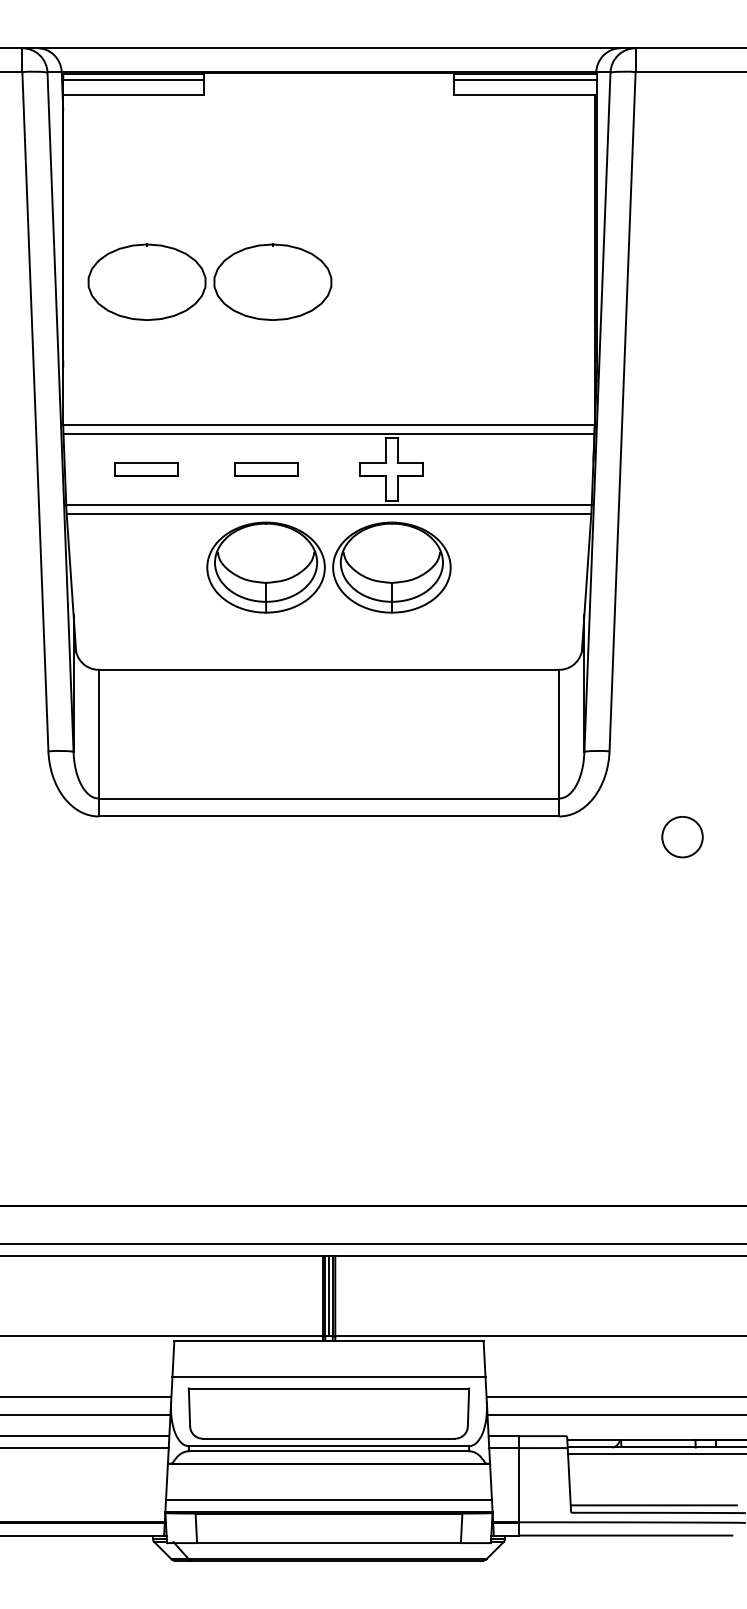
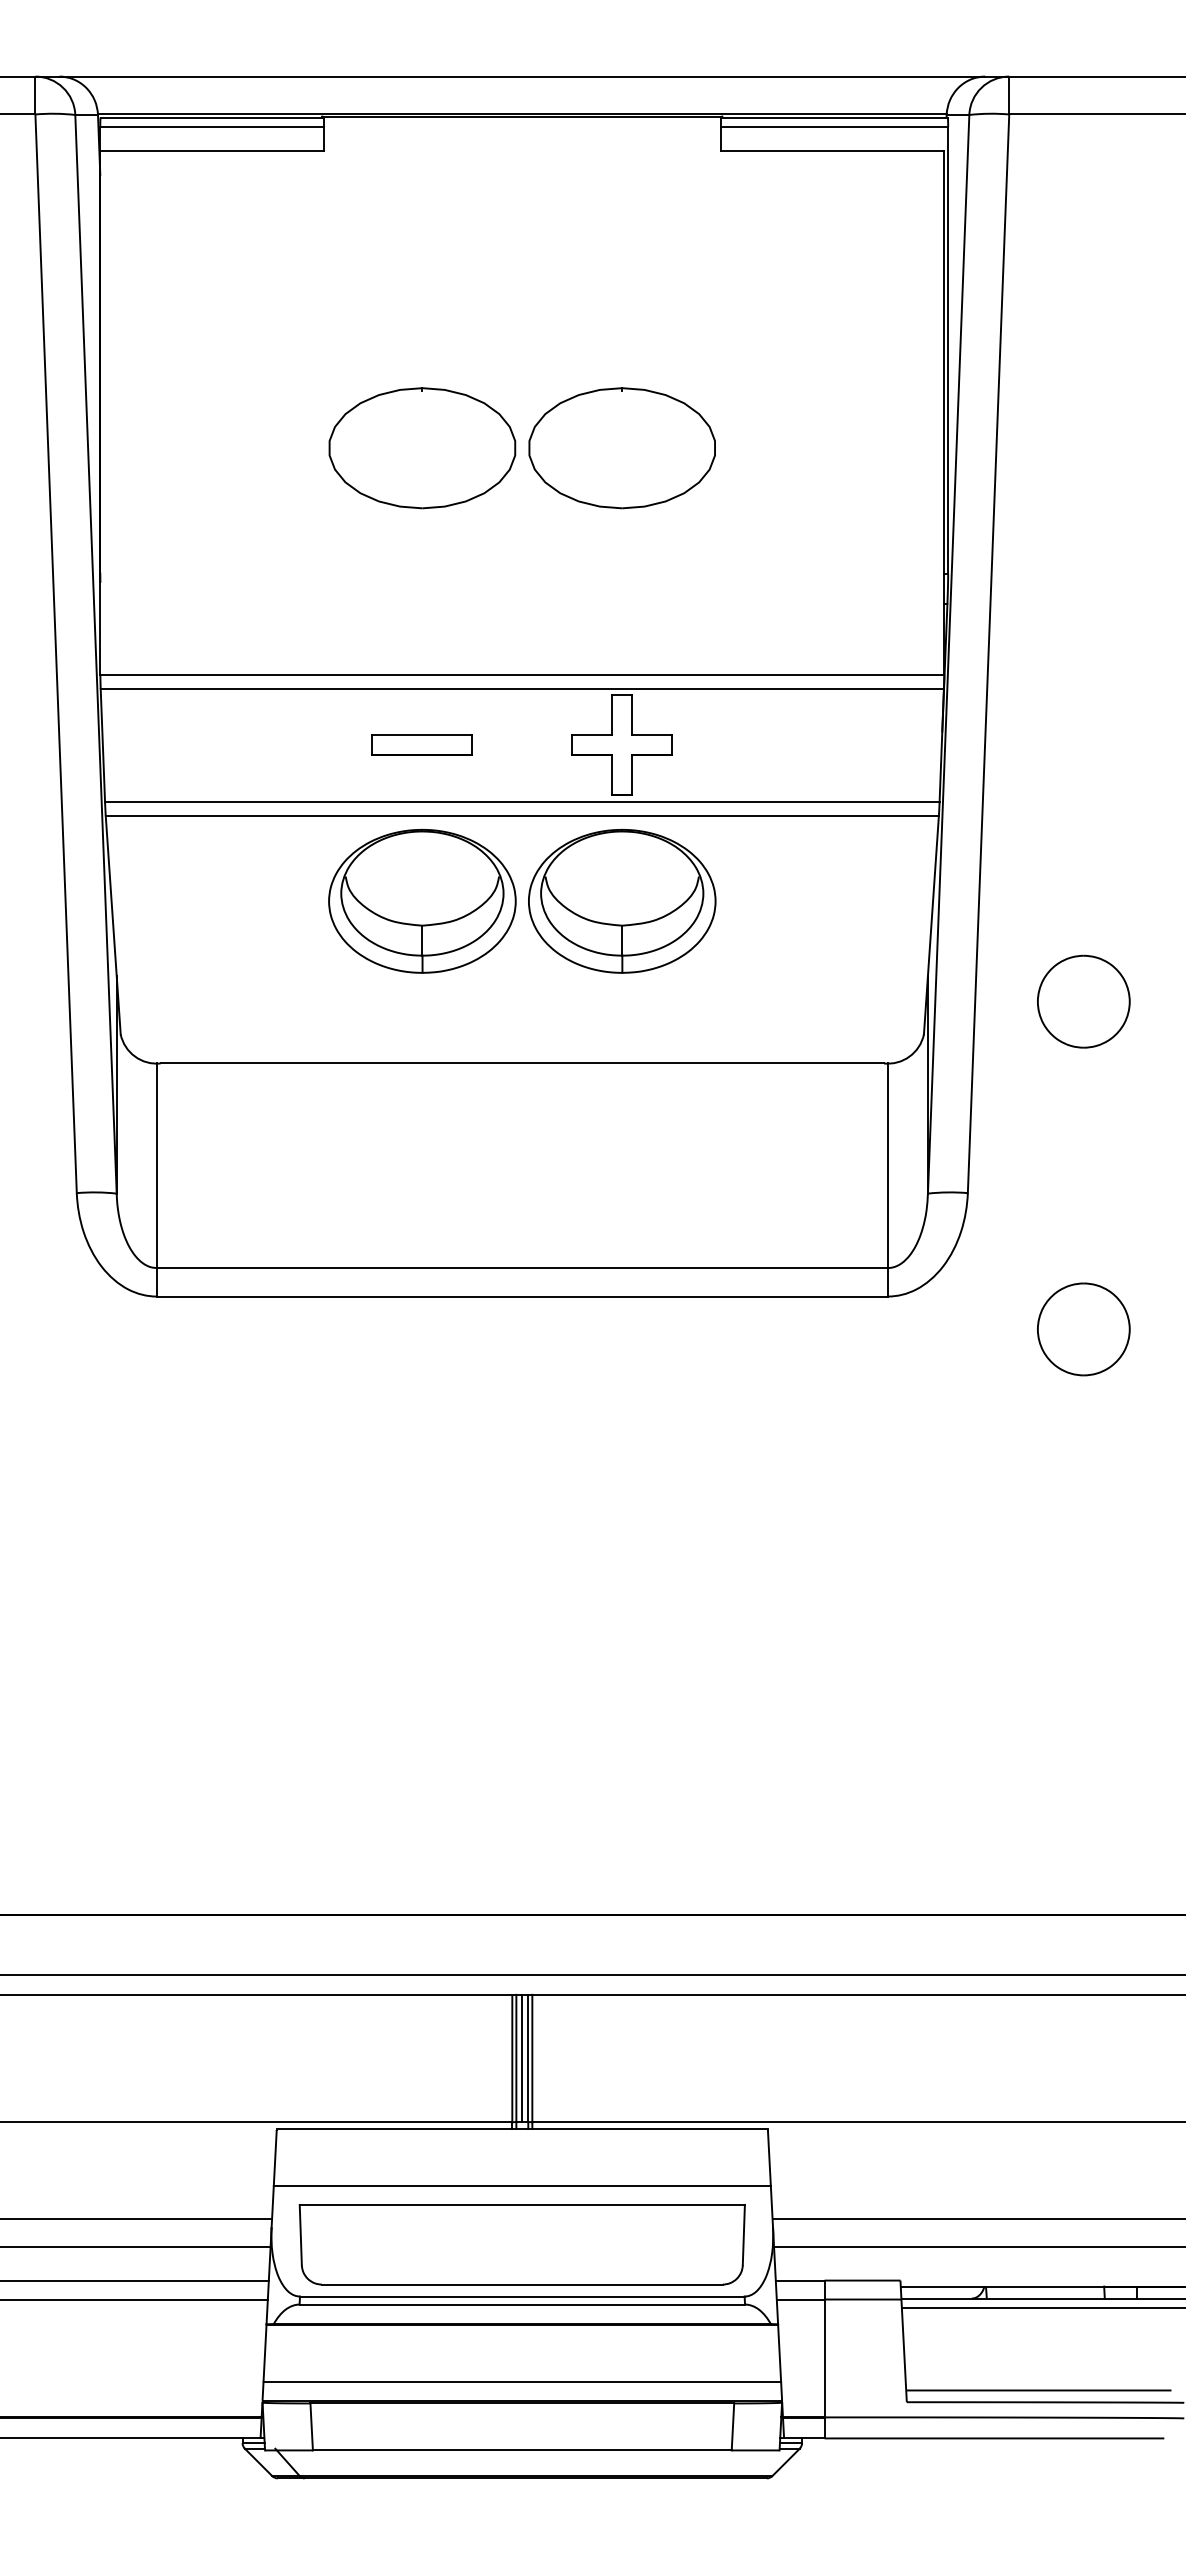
part: (209, 281) -> (521, 446), moved
part: (146, 469) -> (232, 745), removed
part: (682, 630) -> (1083, 1001), added
part: (682, 836) -> (1083, 1328), size x1.43

